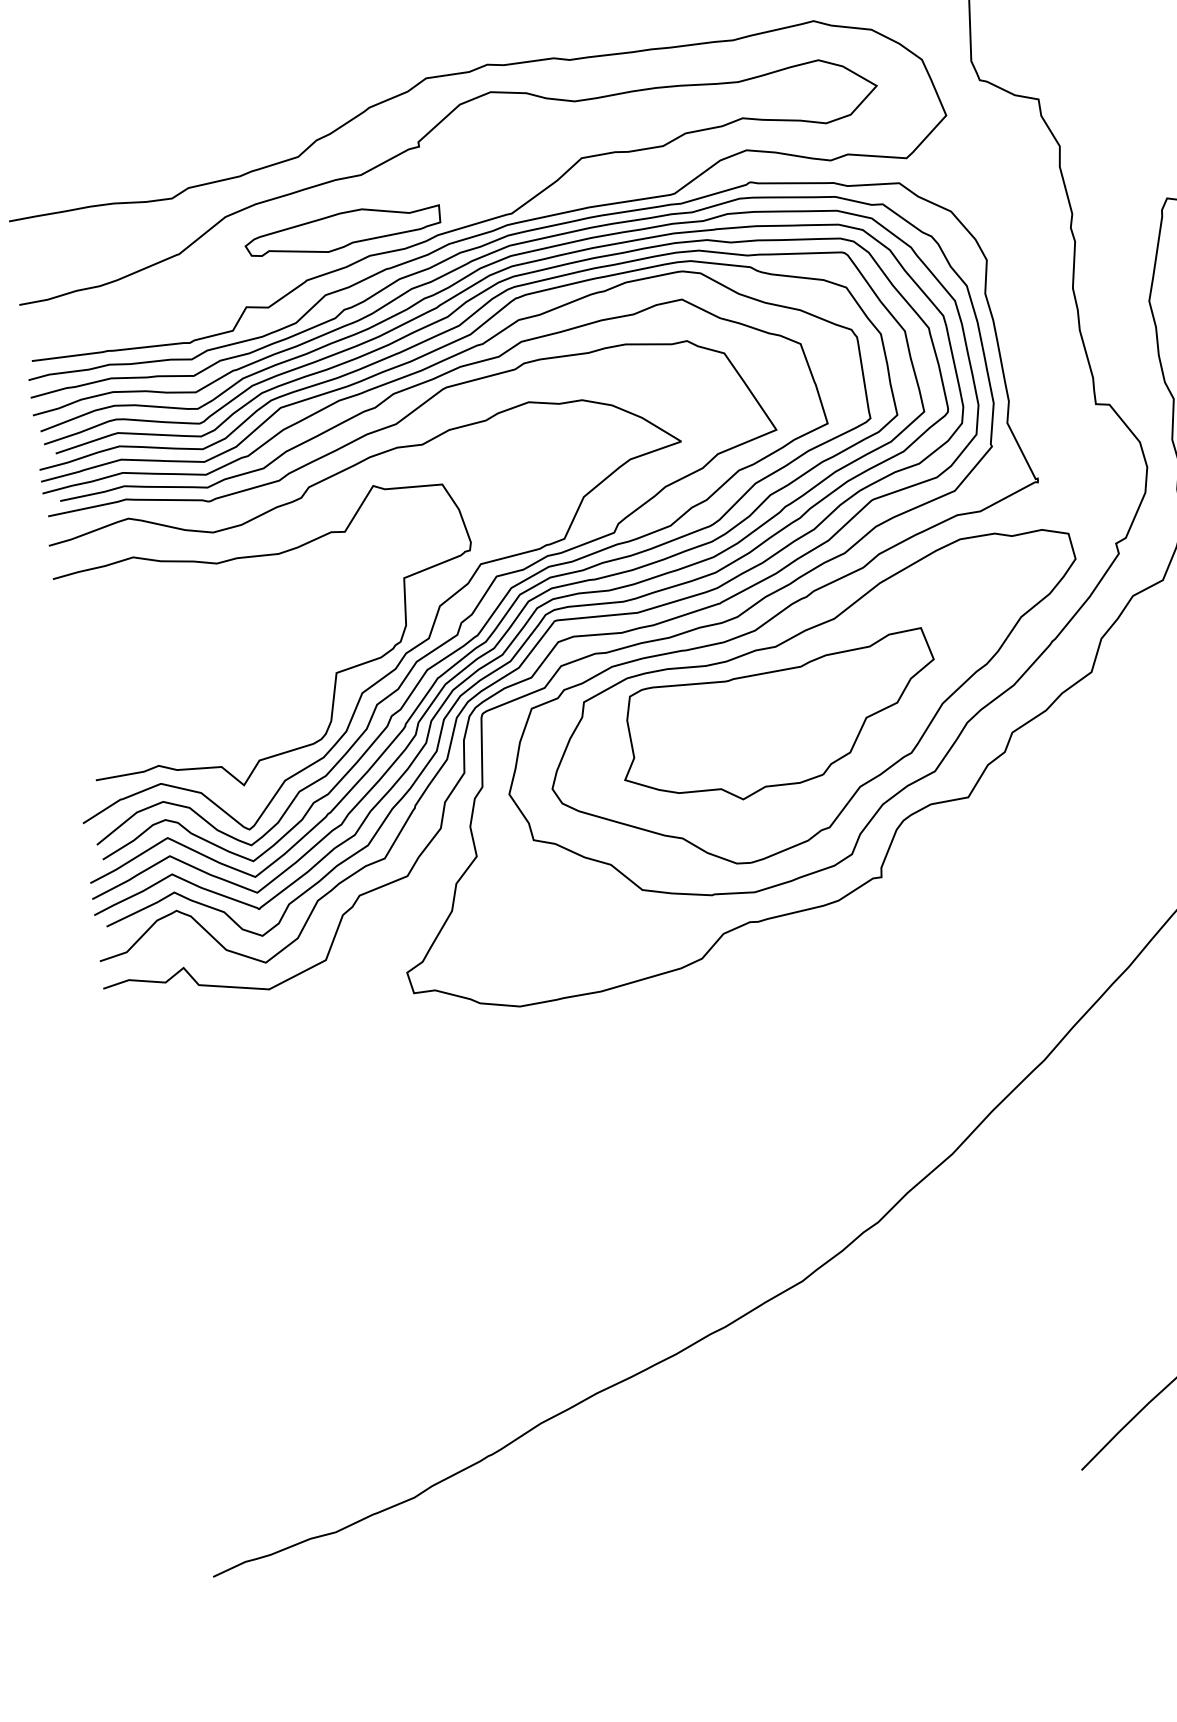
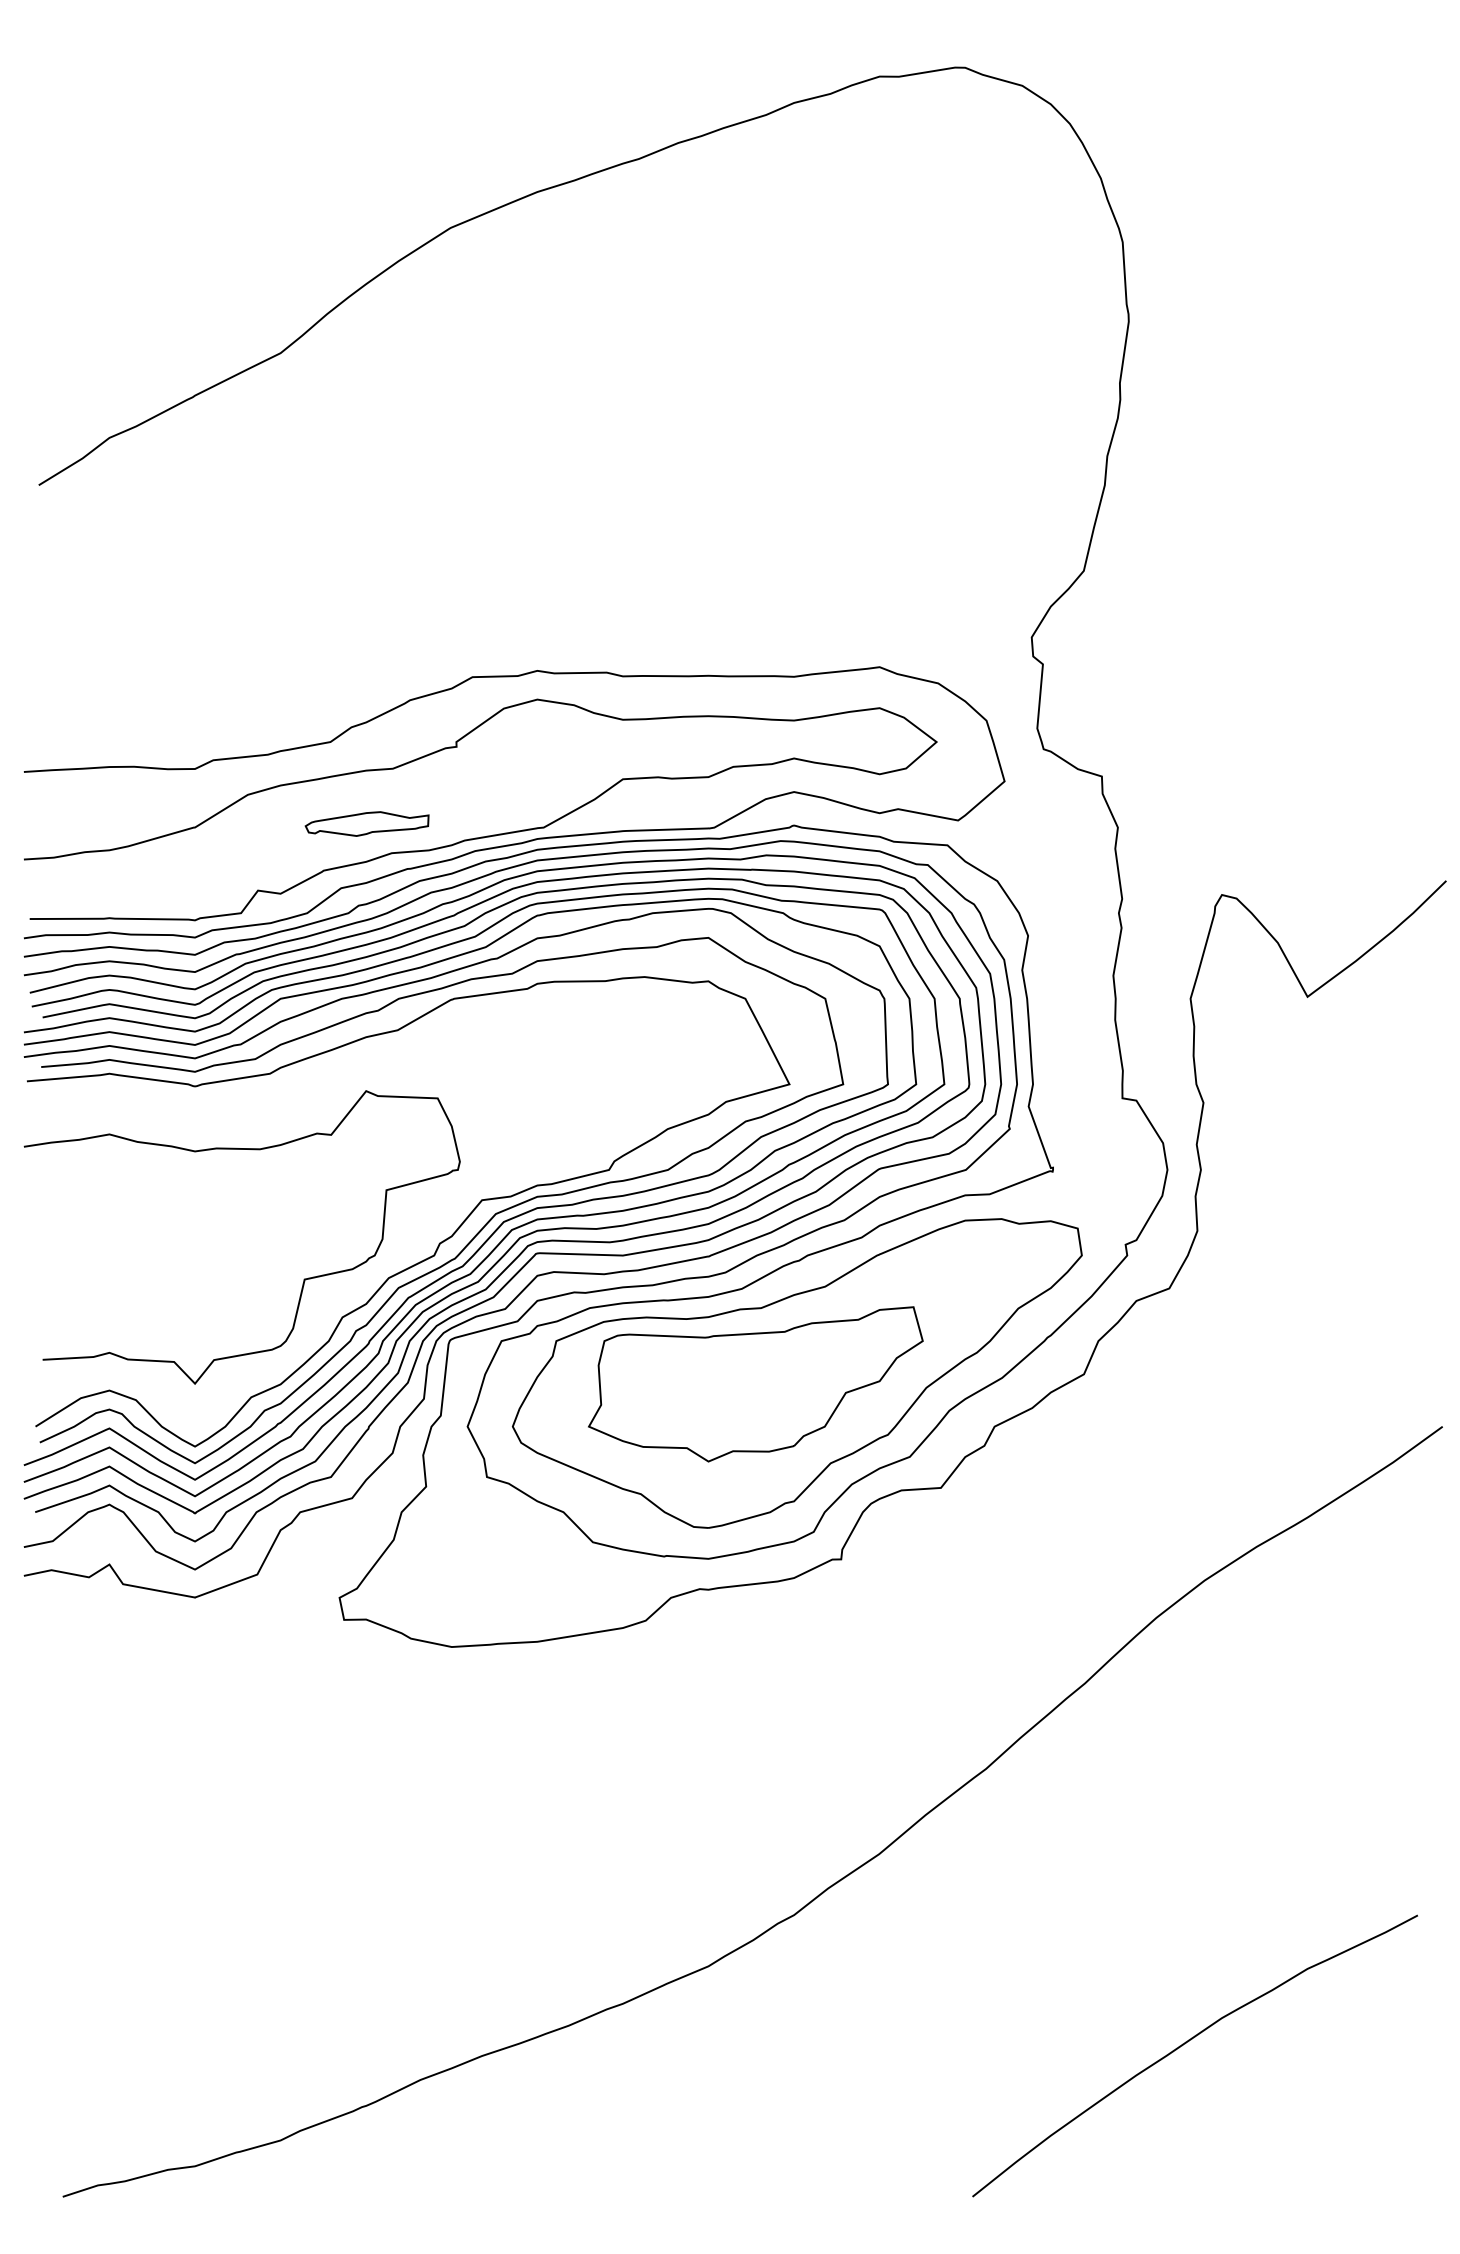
part: (342, 230) -> (366, 823), size x0.6
curve: (406, 651) -> (379, 1266), removed

